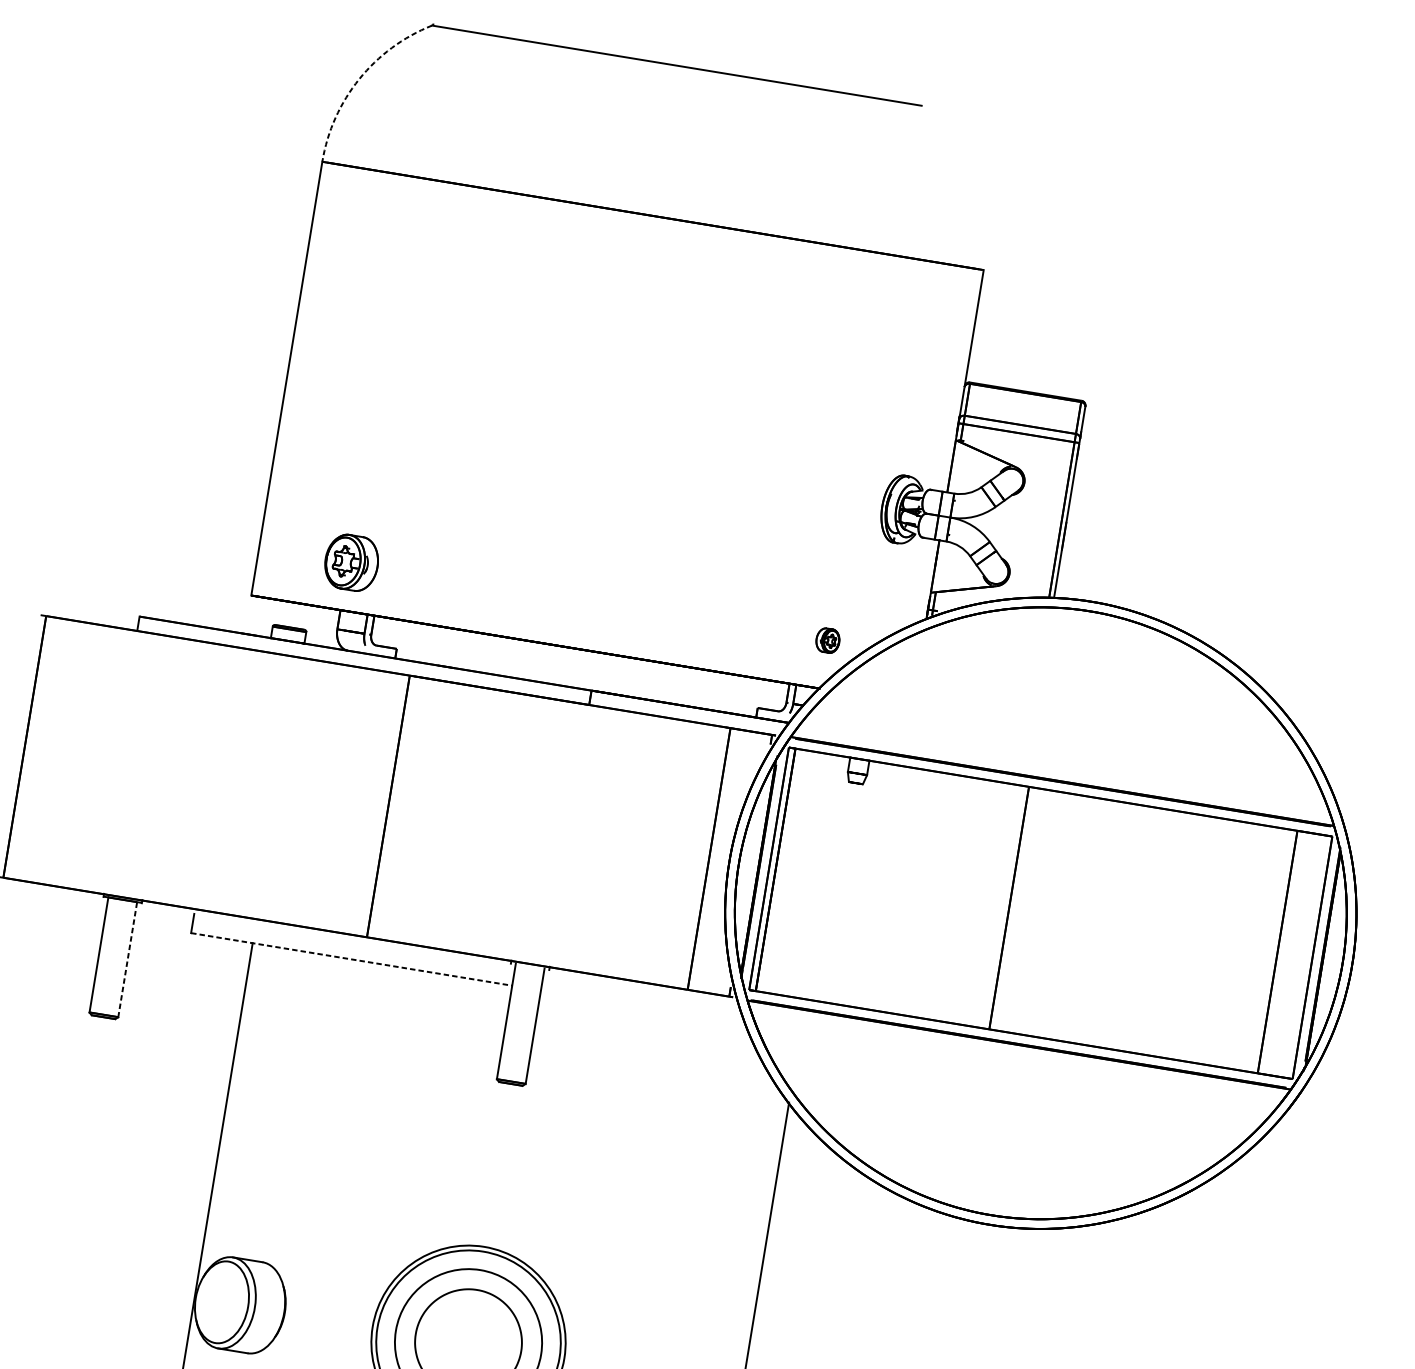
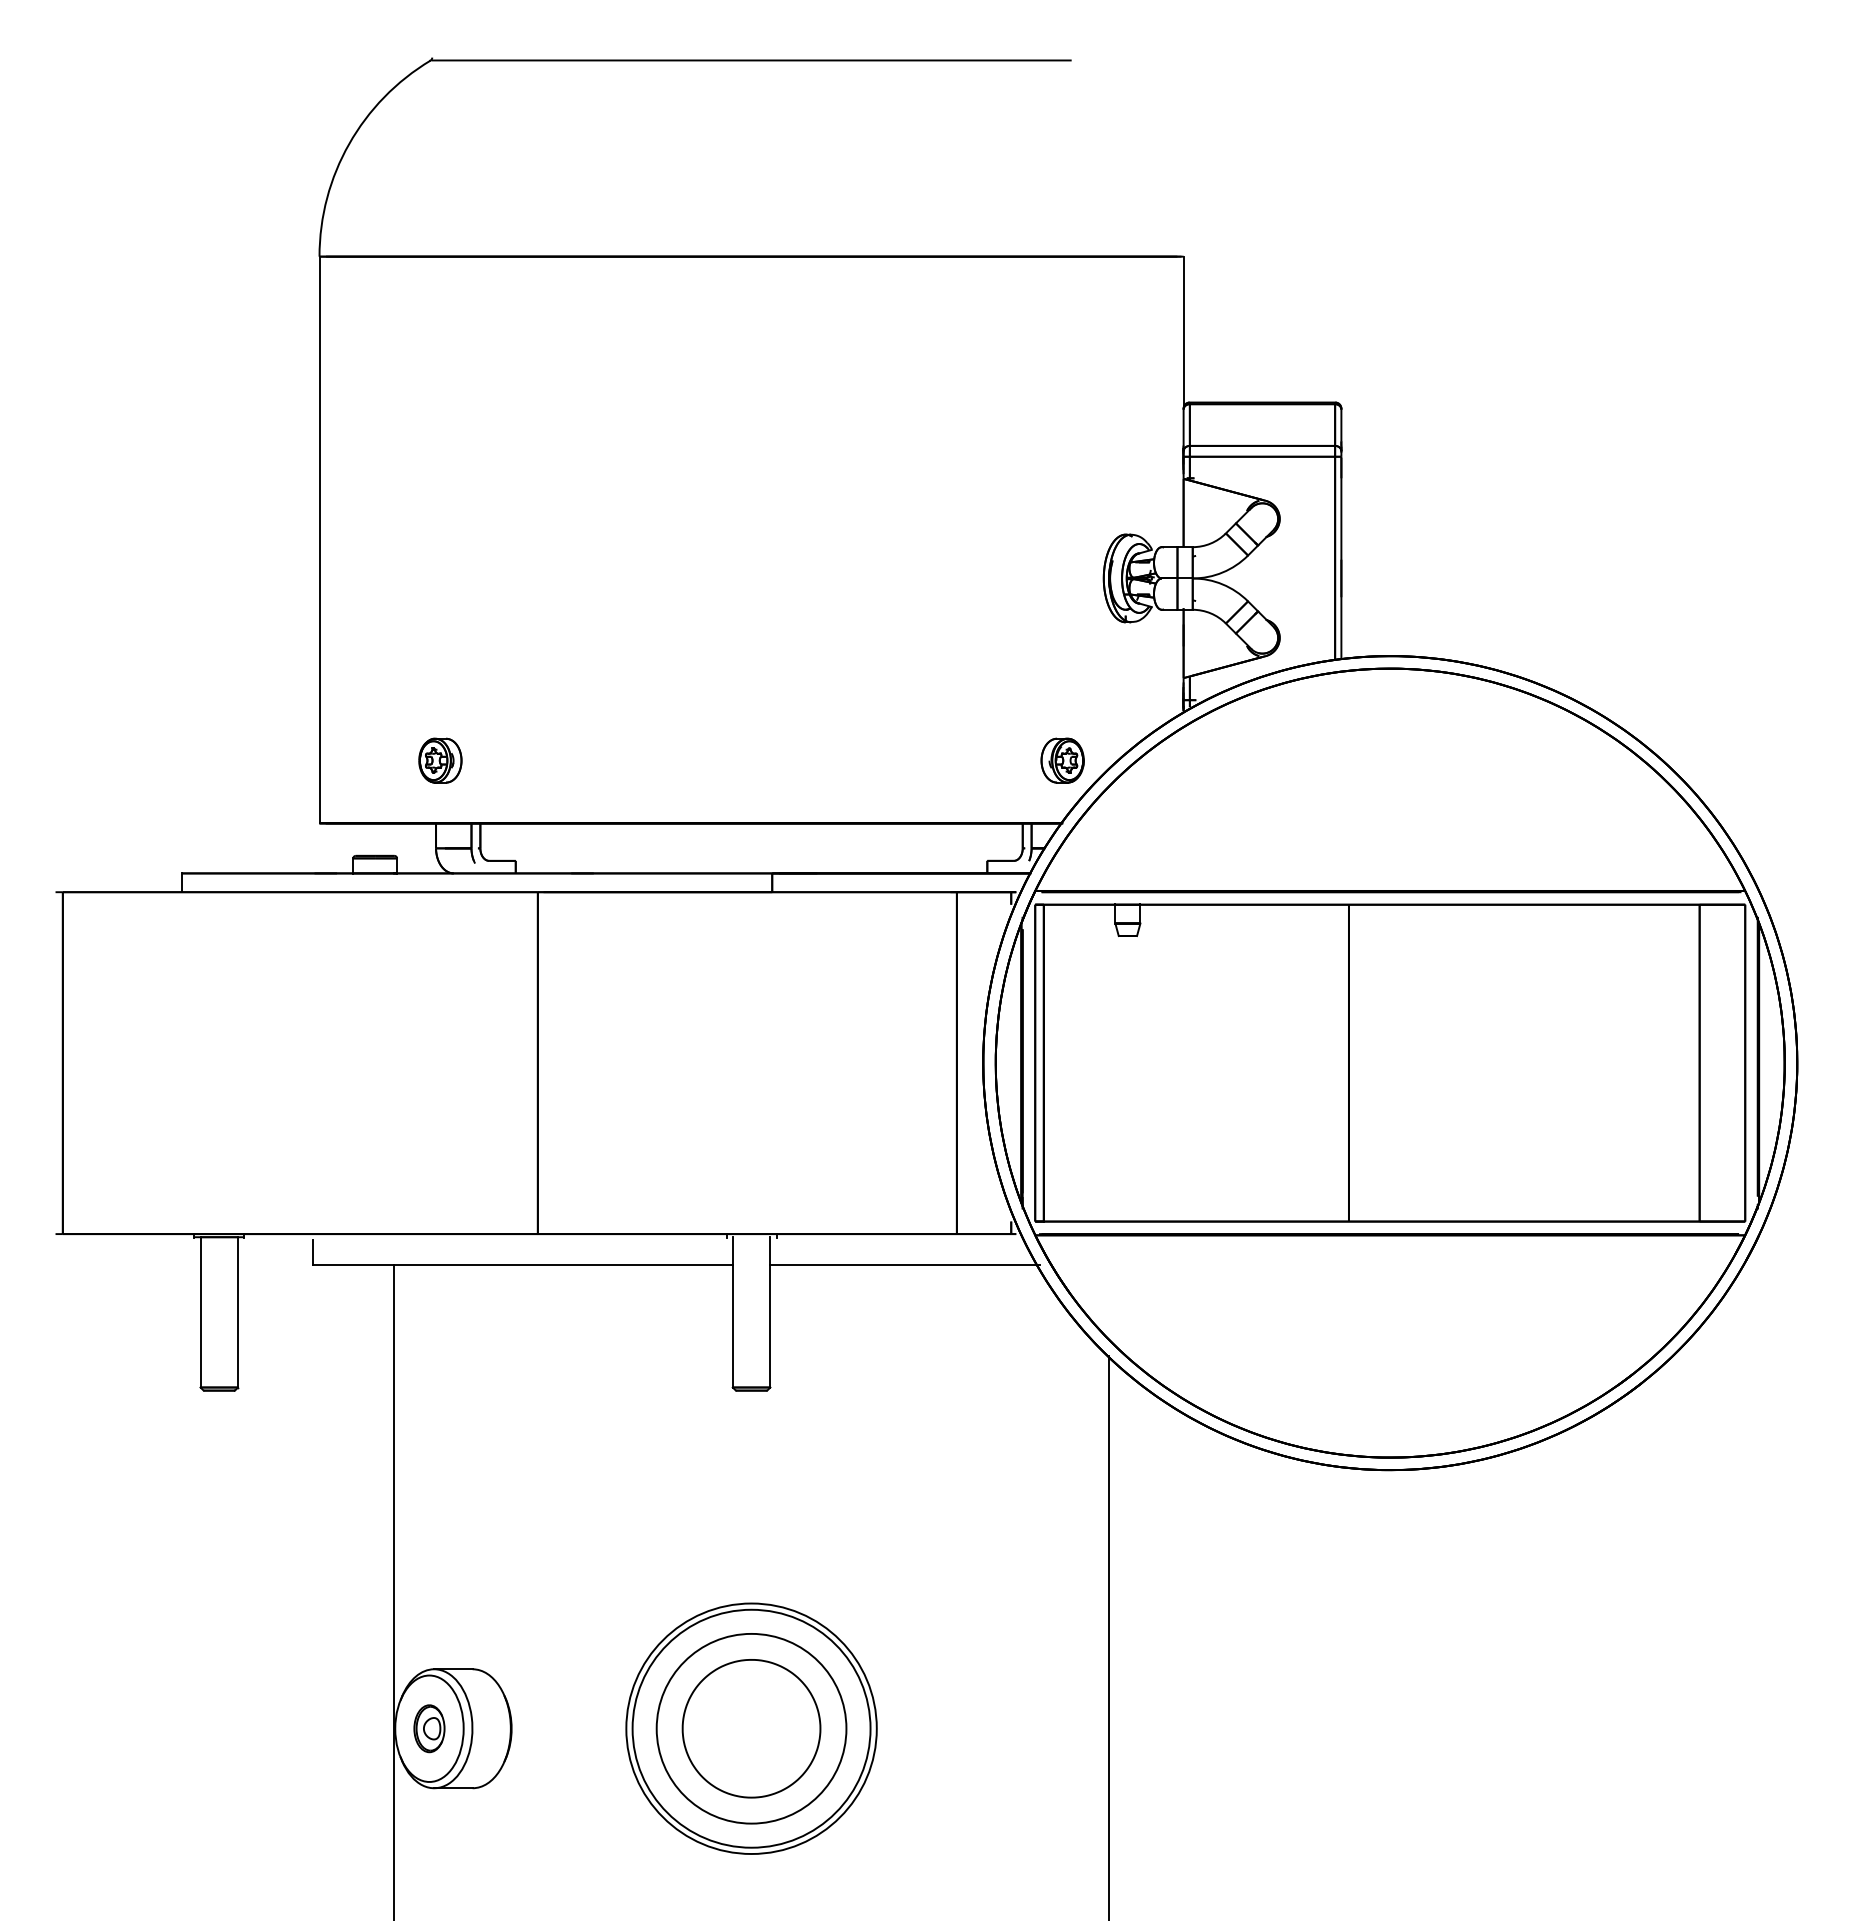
arc: (359, 78) -> (349, 143), dashed -> solid
part: (351, 562) -> (440, 760), size x0.62
part: (827, 640) -> (1062, 760), size x1.43
line: (128, 959) -> (238, 1311), dashed -> solid
line: (352, 959) -> (523, 1265), dashed -> solid
line: (644, 1007) -> (905, 1265), added
part: (222, 1302) -> (429, 1728), added

